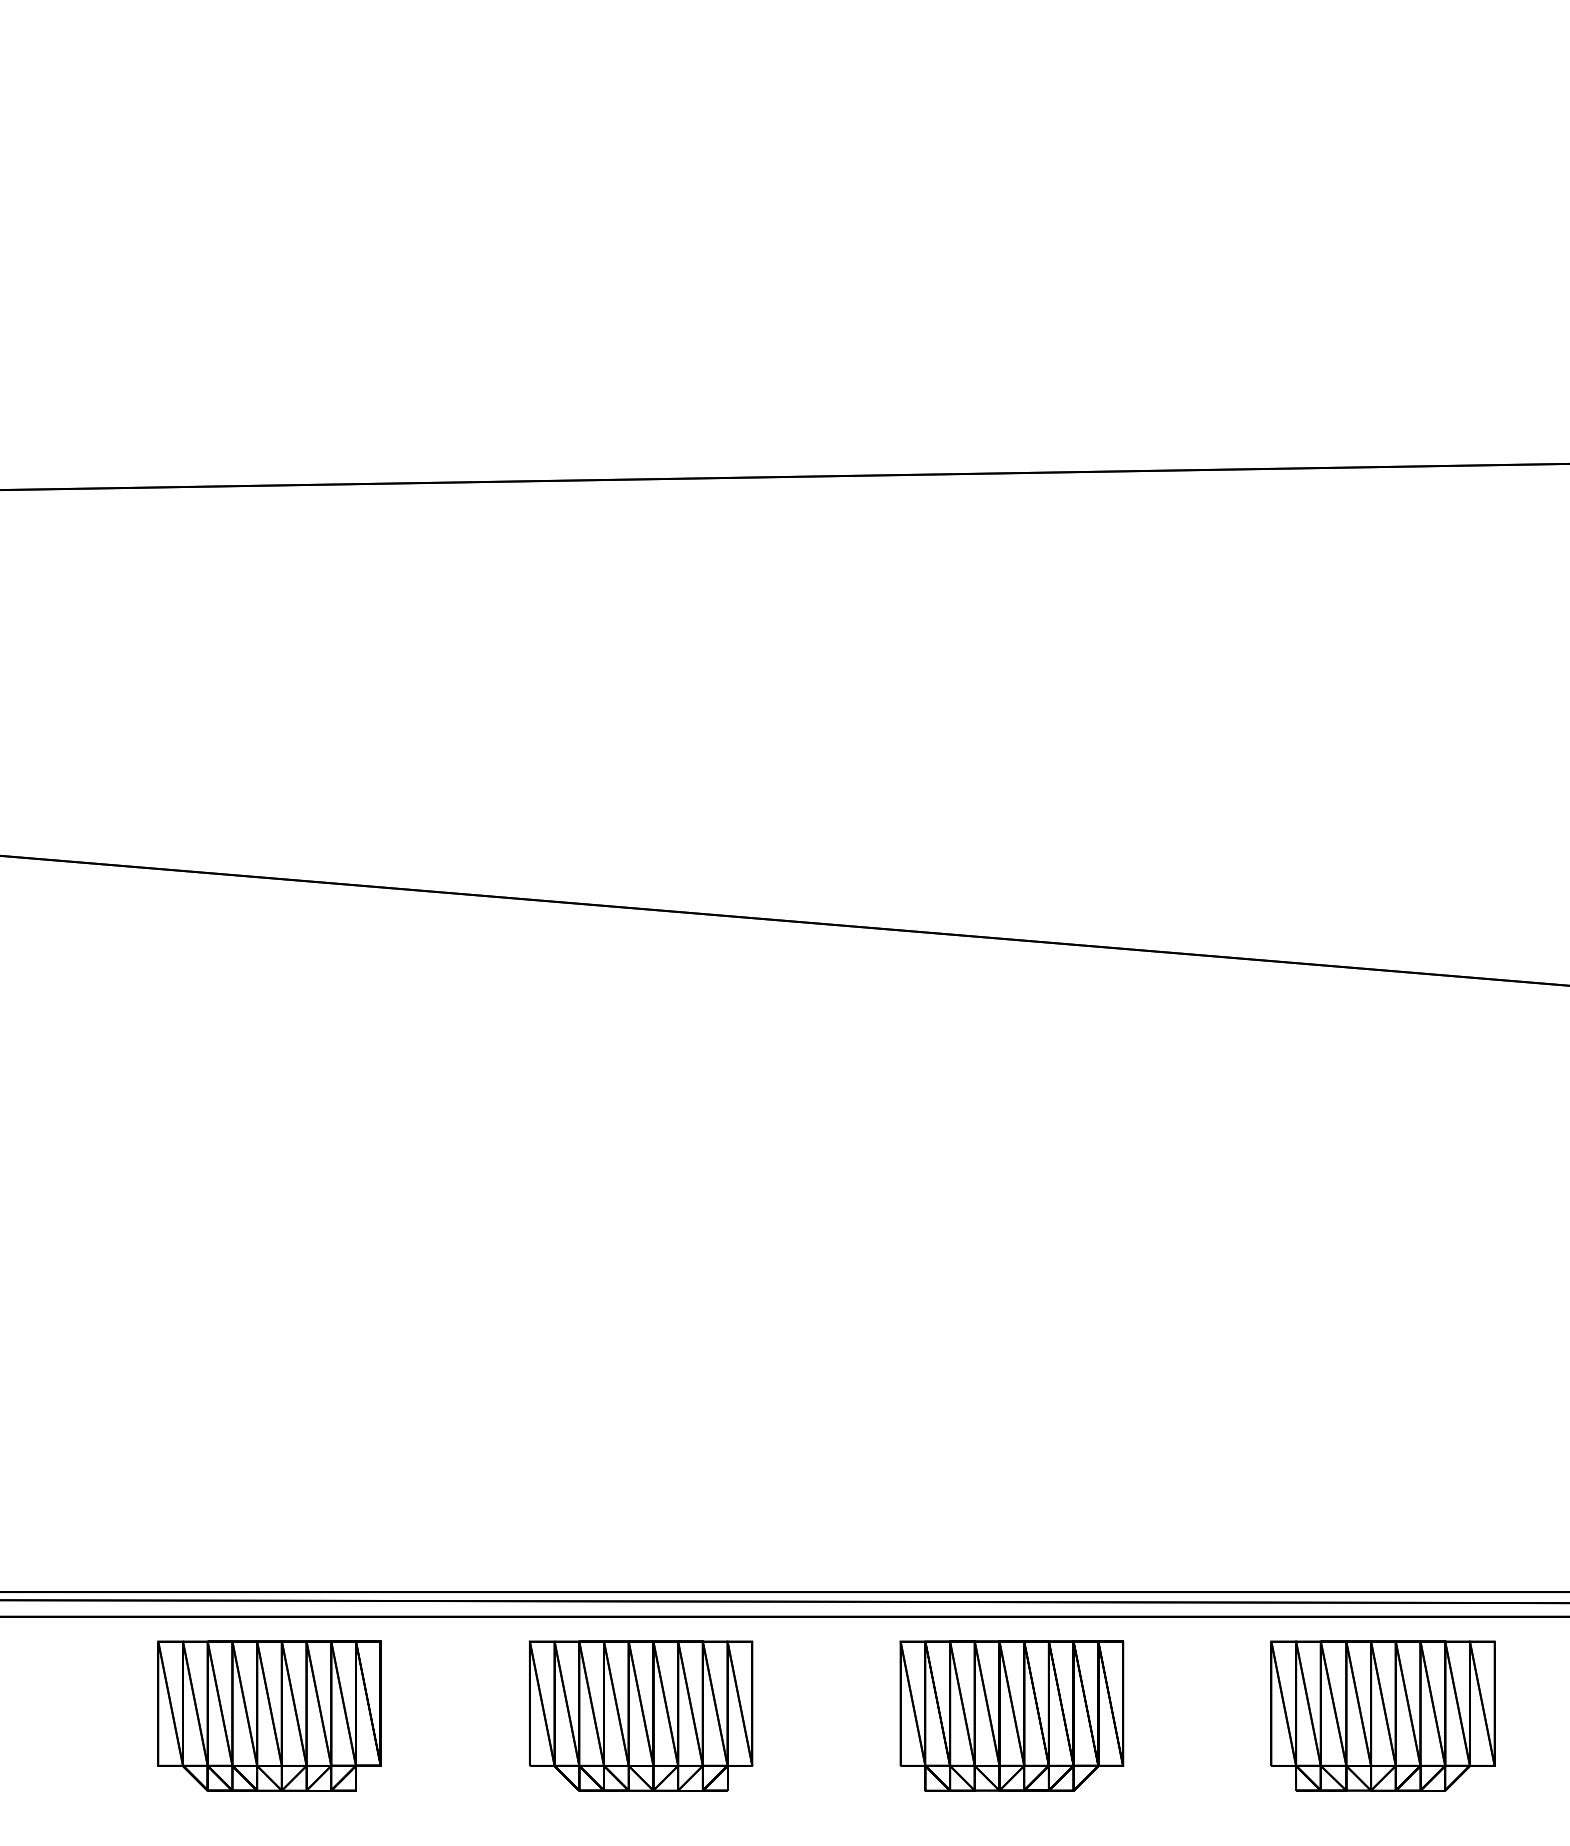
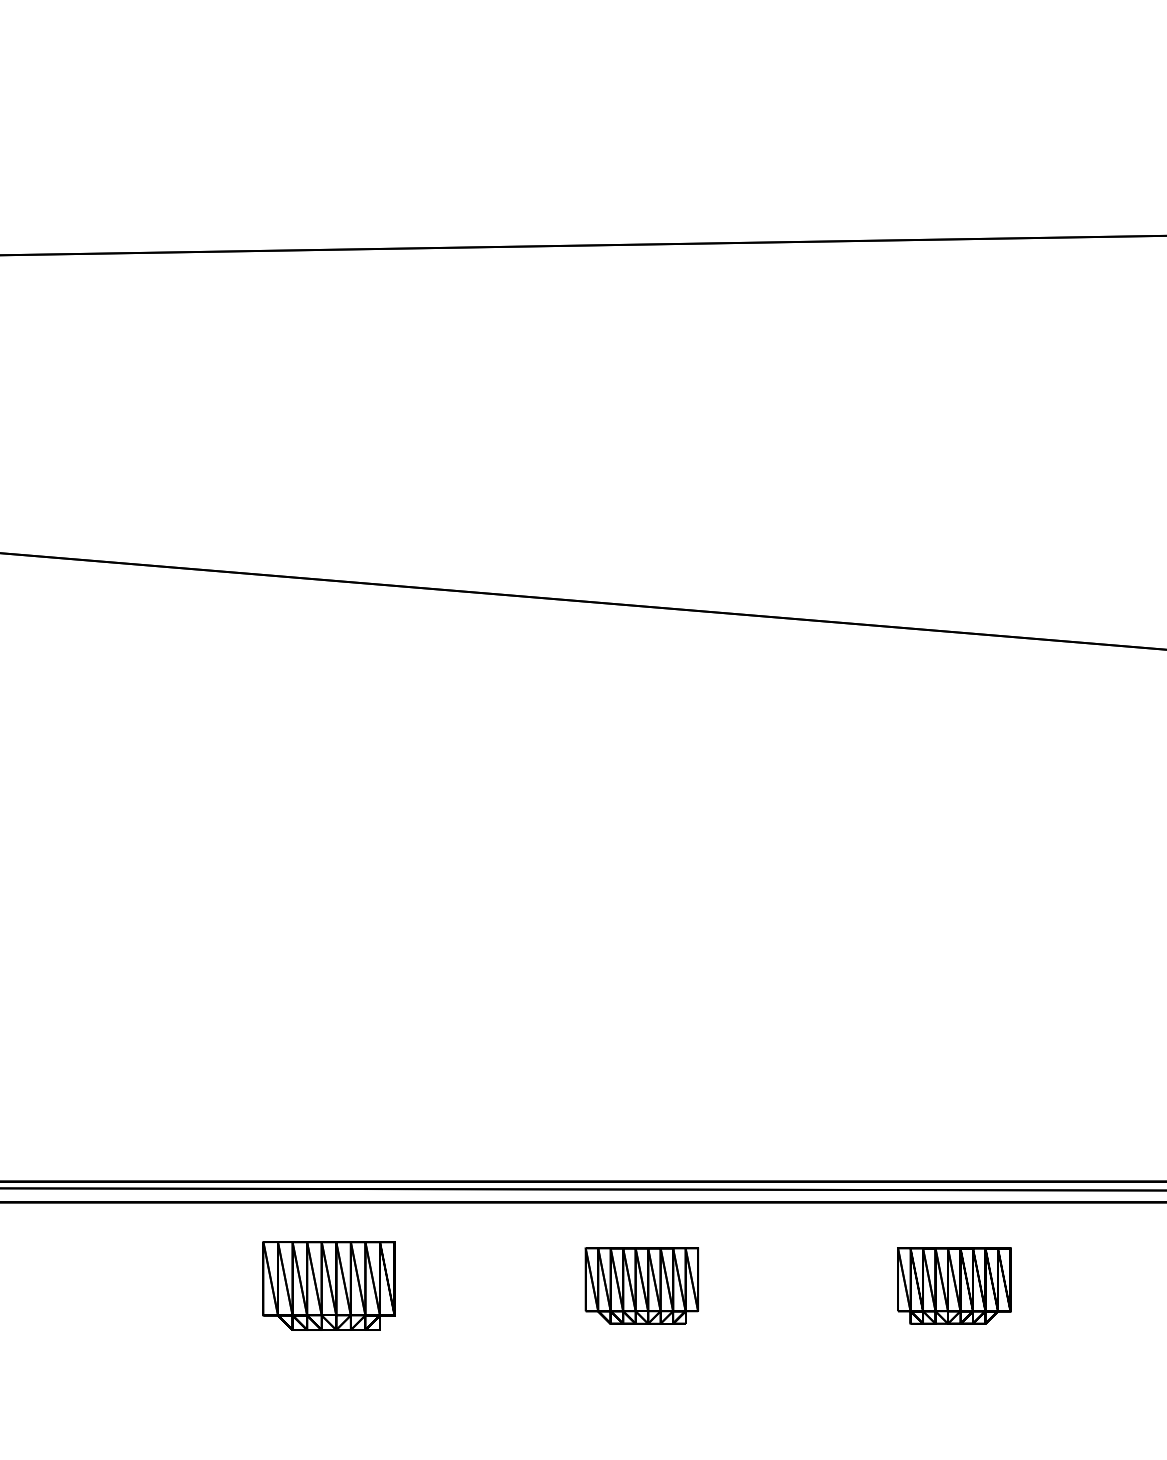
part: (269, 1715) -> (329, 1285), size x0.7
part: (640, 1715) -> (641, 1285), size x0.6
part: (1011, 1715) -> (953, 1285), size x0.6

